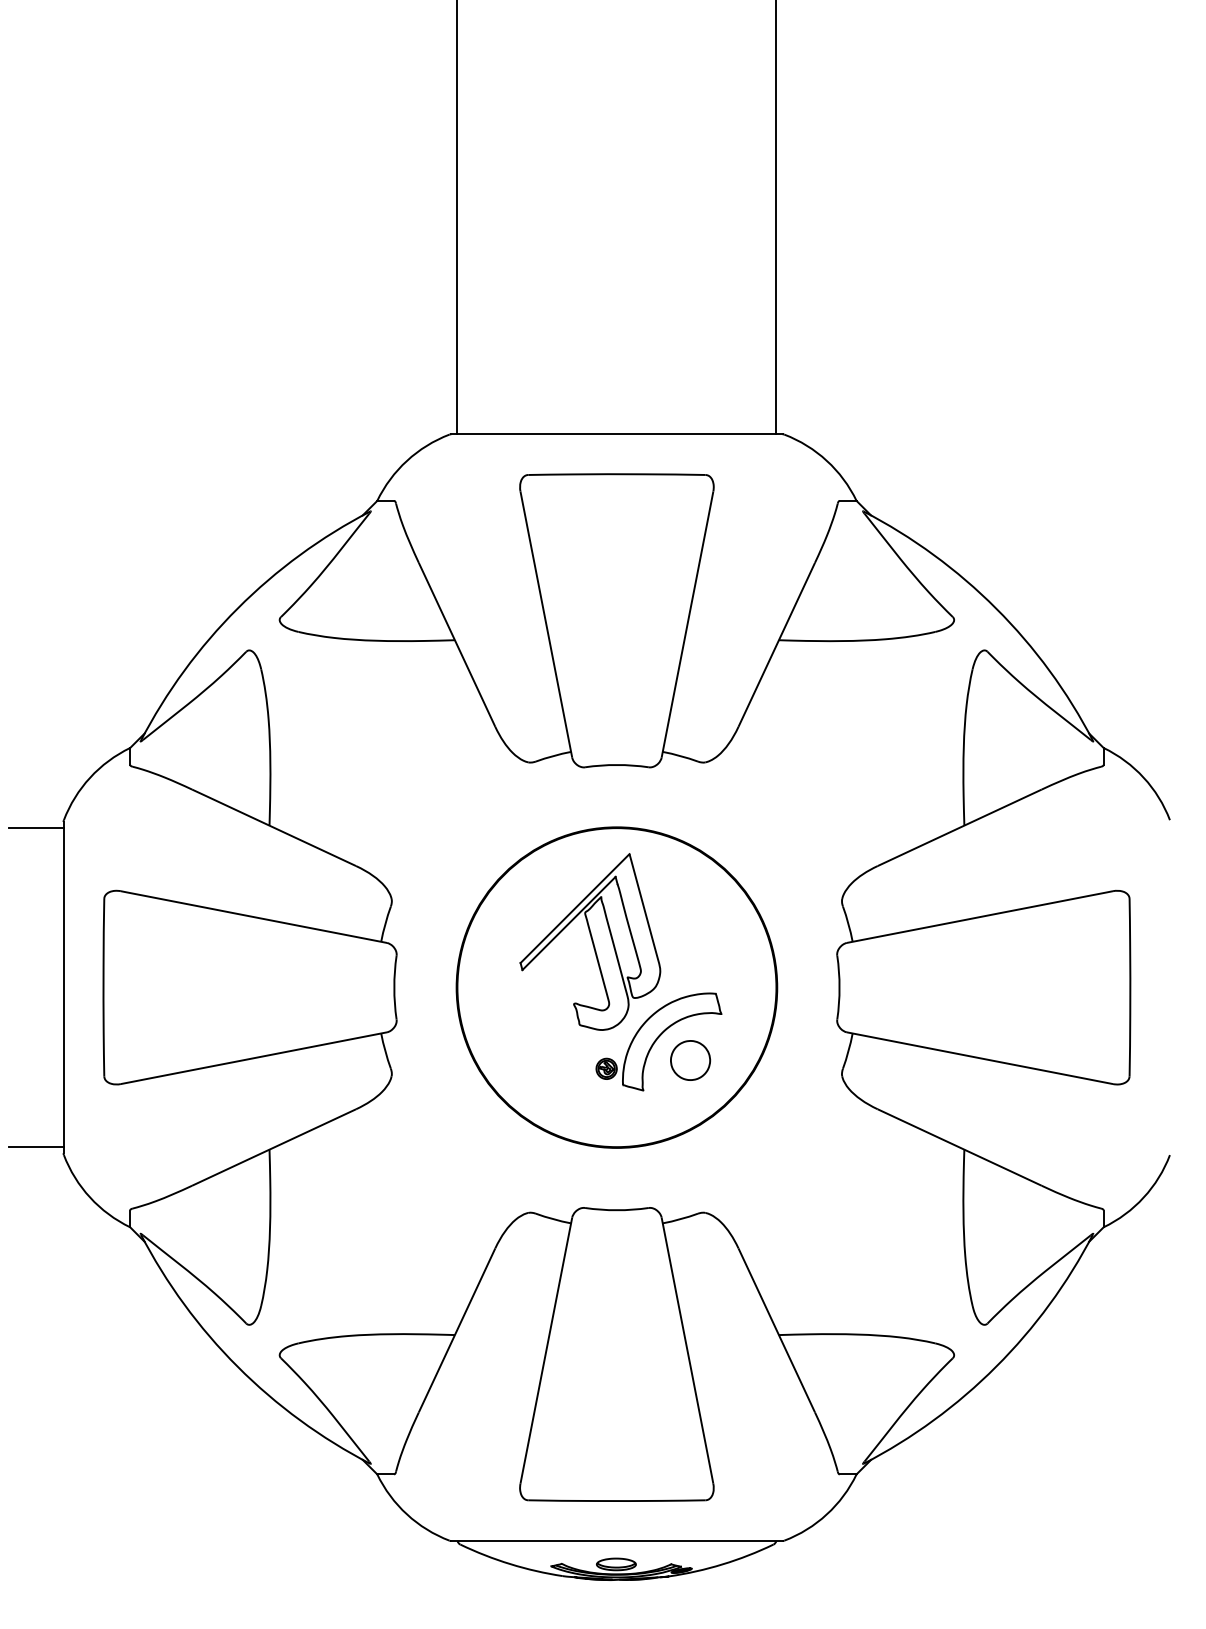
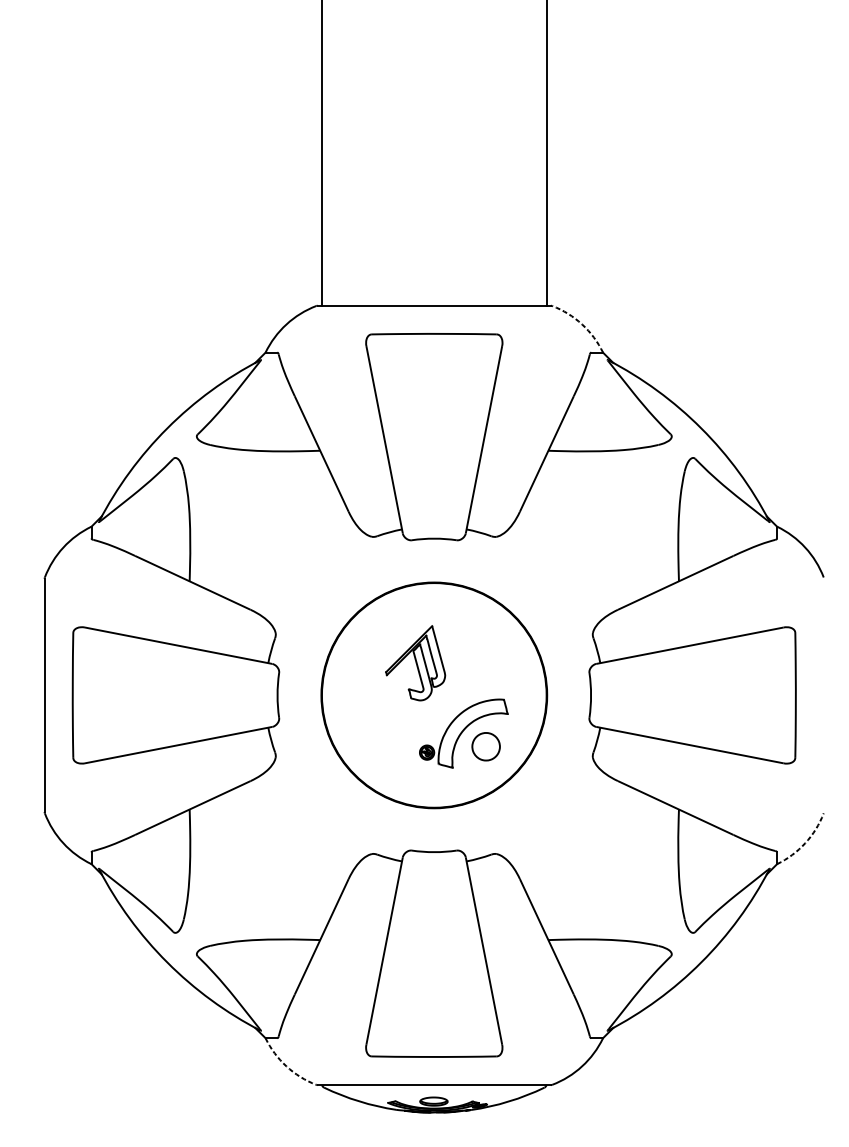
arc: (826, 460) -> (581, 324), solid -> dashed
line: (35, 828) -> (24, 583), removed
part: (590, 941) -> (415, 662), size x0.6
line: (35, 1147) -> (24, 807), removed
arc: (1143, 1197) -> (805, 843), solid -> dashed
arc: (407, 1514) -> (286, 1066), solid -> dashed

